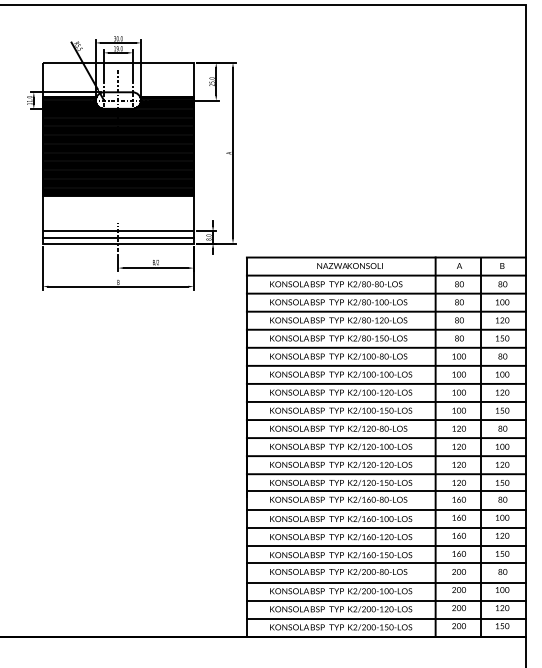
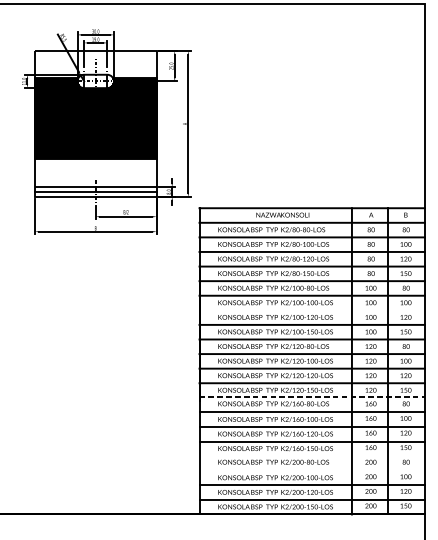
line: (385, 383) -> (311, 309), removed
line: (386, 491) -> (312, 397), solid -> dashed
line: (385, 563) -> (311, 455), removed
line: (385, 582) -> (311, 470), removed

